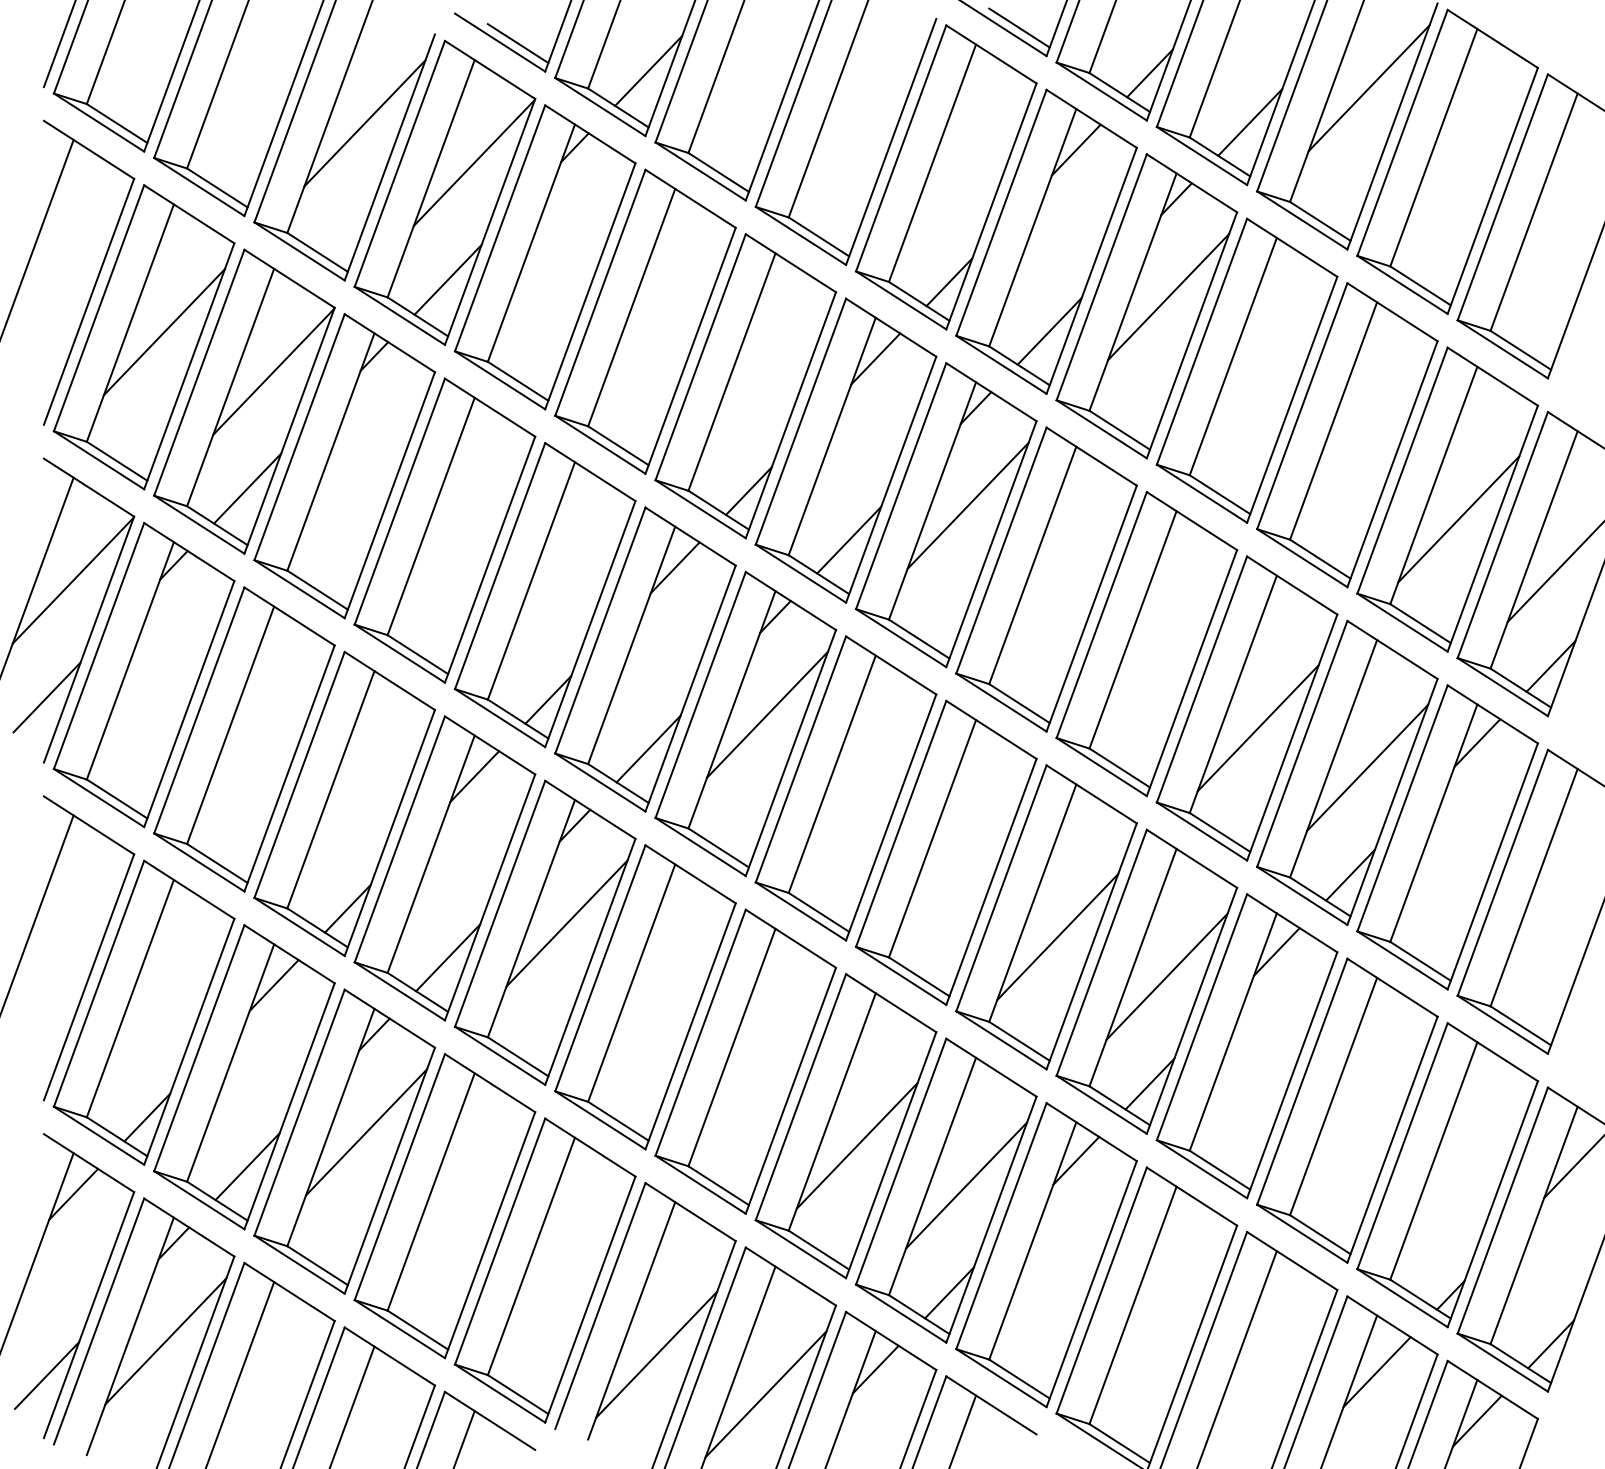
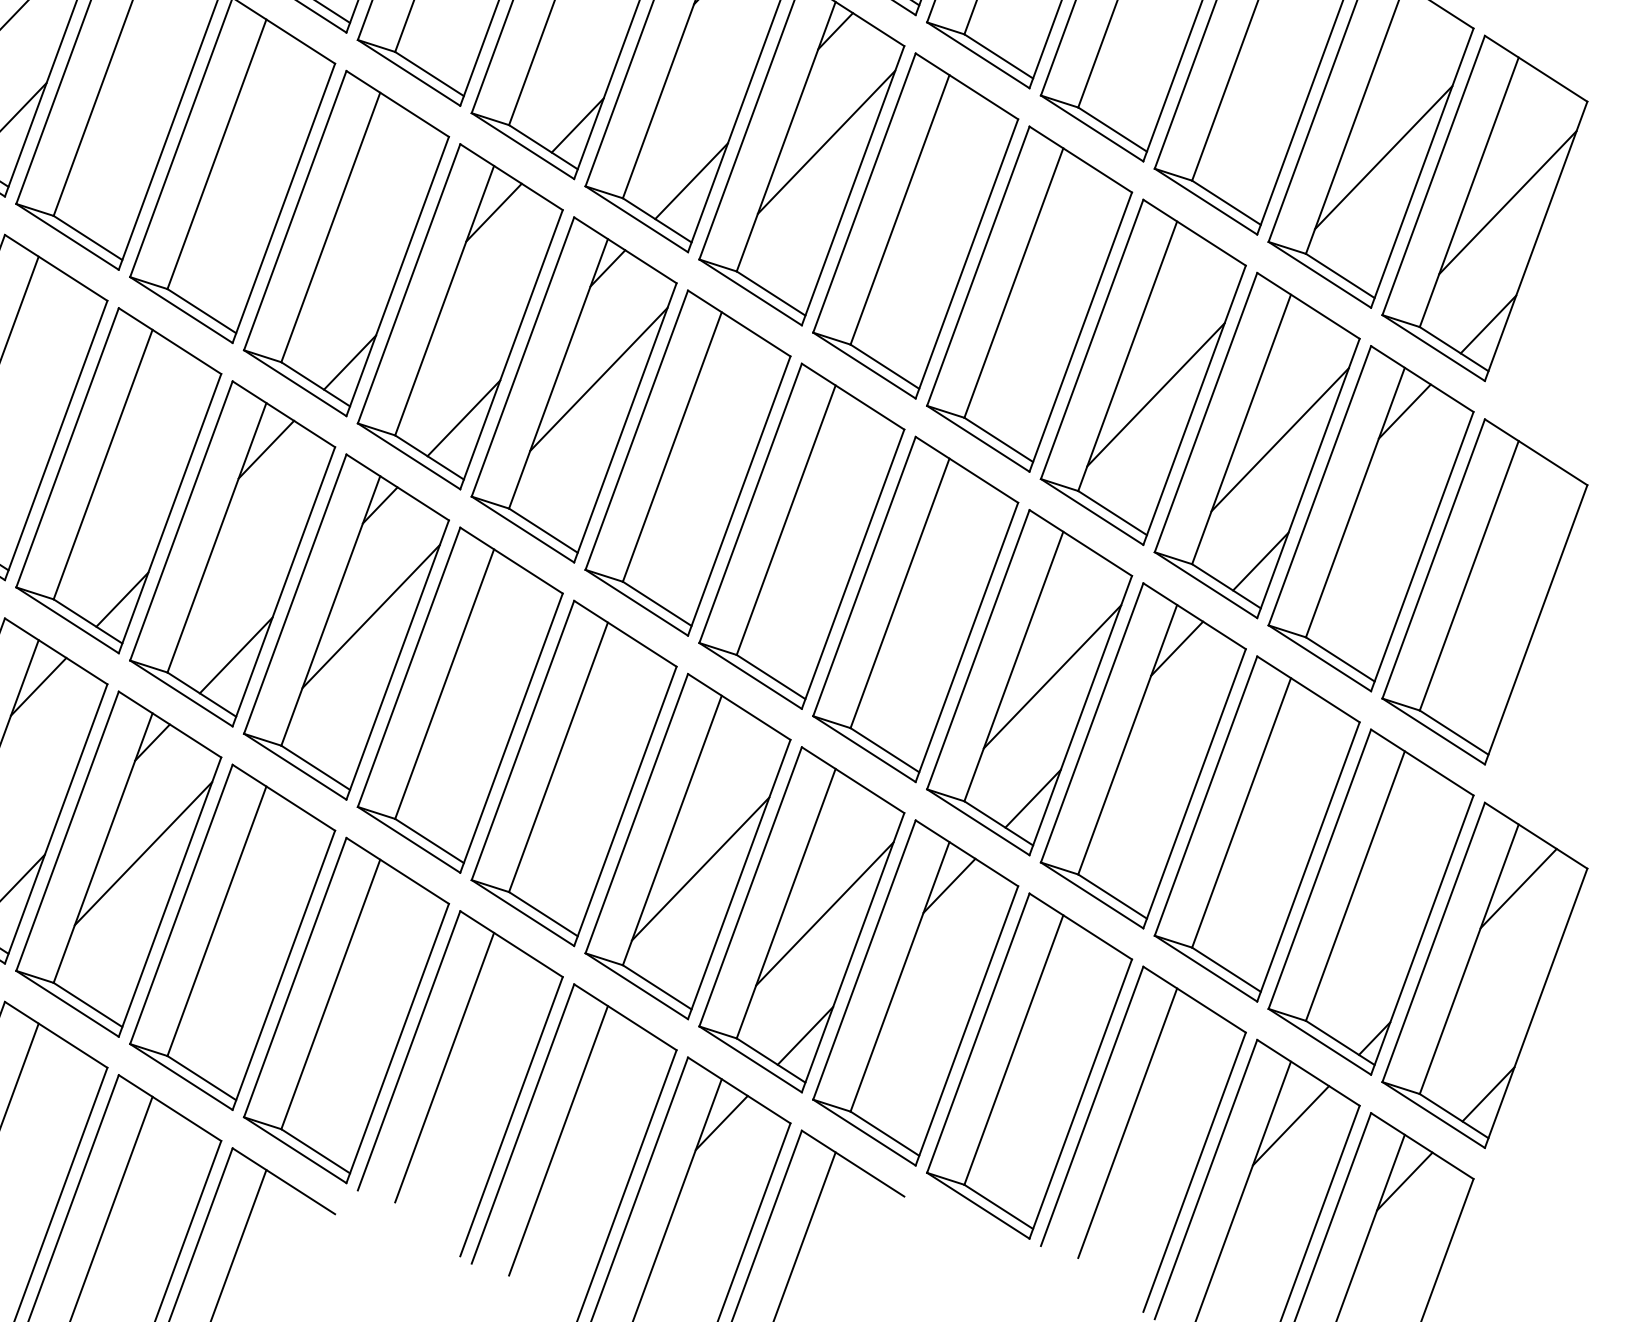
line: (1057, 937) -> (928, 632), removed
line: (656, 1354) -> (472, 1105), removed
line: (765, 1394) -> (596, 1151), removed

